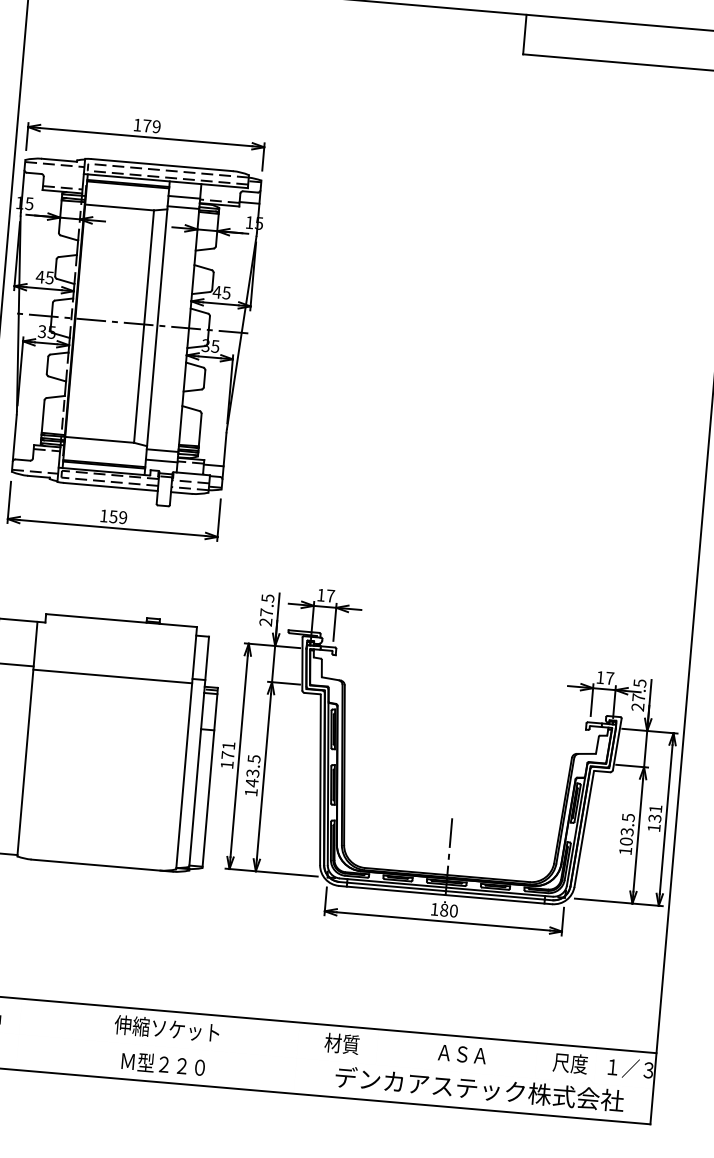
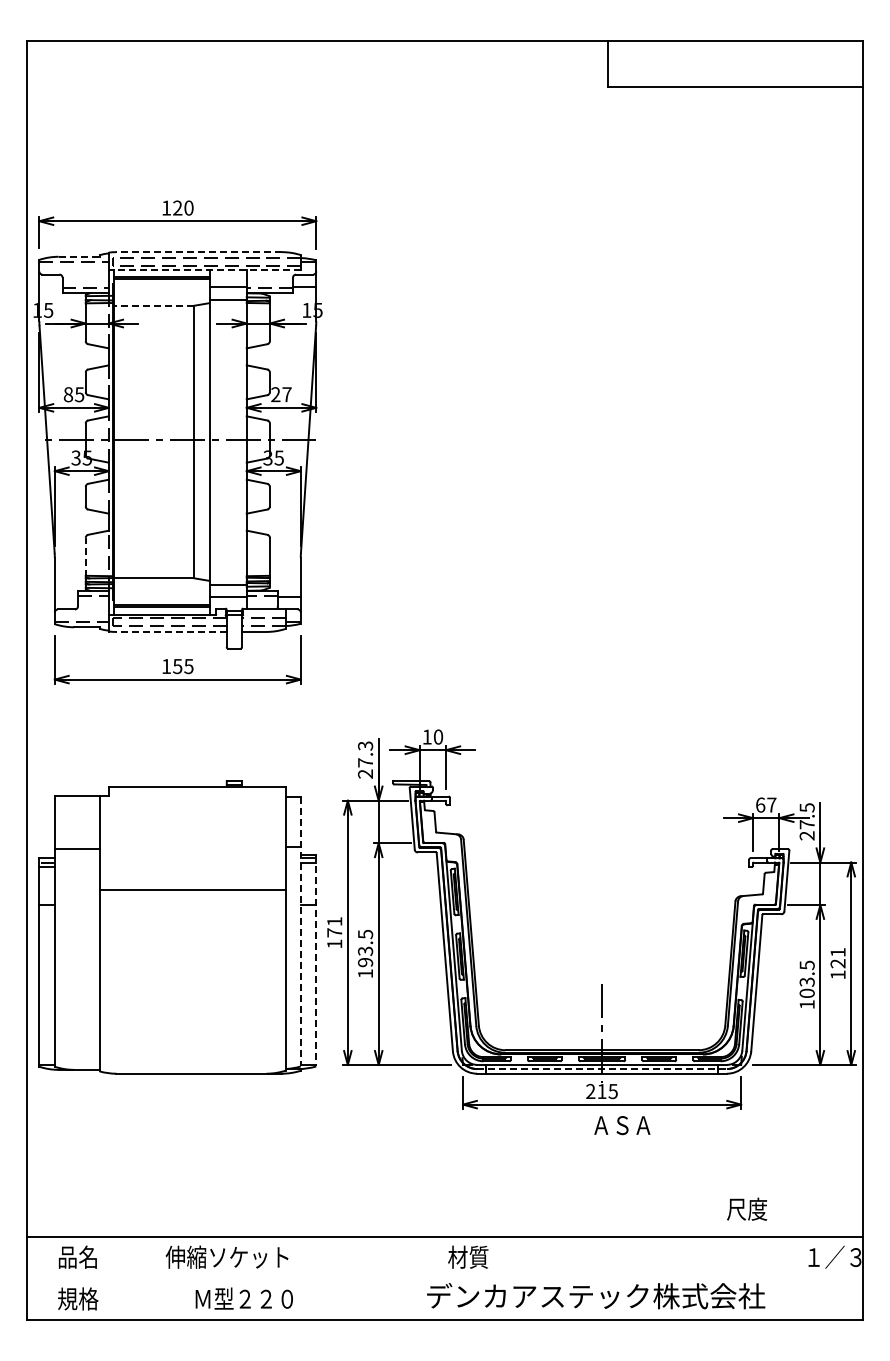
text: (152, 125) -> (183, 207), 179 -> 120
line: (59, 160) -> (79, 256), solid -> dashed
line: (162, 165) -> (199, 252), solid -> dashed
line: (165, 181) -> (204, 270), solid -> dashed
line: (119, 207) -> (153, 305), solid -> dashed
text: (40, 276) -> (68, 394), 45 -> 85
text: (221, 292) -> (280, 394), 45 -> 27
line: (42, 416) -> (85, 556), solid -> dashed
line: (110, 487) -> (171, 632), solid -> dashed
text: (122, 516) -> (188, 665), 159 -> 155
text: (330, 595) -> (438, 736), 17 -> 10
text: (267, 597) -> (365, 745), 27.5 -> 27.3
line: (112, 676) -> (192, 890), moved
text: (600, 677) -> (760, 804), 17 -> 67
line: (198, 751) -> (300, 931), solid -> dashed
line: (210, 777) -> (316, 960), solid -> dashed
text: (252, 782) -> (365, 962), 143.5 -> 193.5
text: (655, 818) -> (838, 963), 131 -> 121
line: (446, 891) -> (602, 1069), solid -> dashed
text: (443, 910) -> (601, 1091), 180 -> 215
text: (166, 1028) -> (226, 1256), moved
text: (342, 1043) -> (468, 1256), moved
text: (462, 1054) -> (622, 1125), moved
text: (570, 1062) -> (747, 1208), moved
text: (162, 1063) -> (243, 1298), moved
text: (480, 1089) -> (596, 1296), moved

